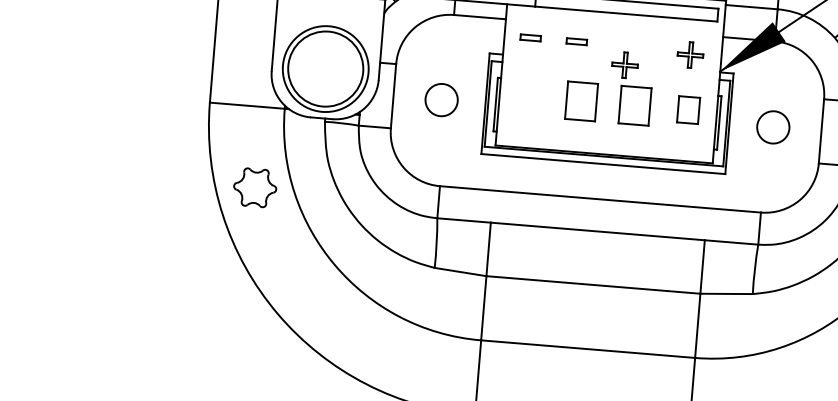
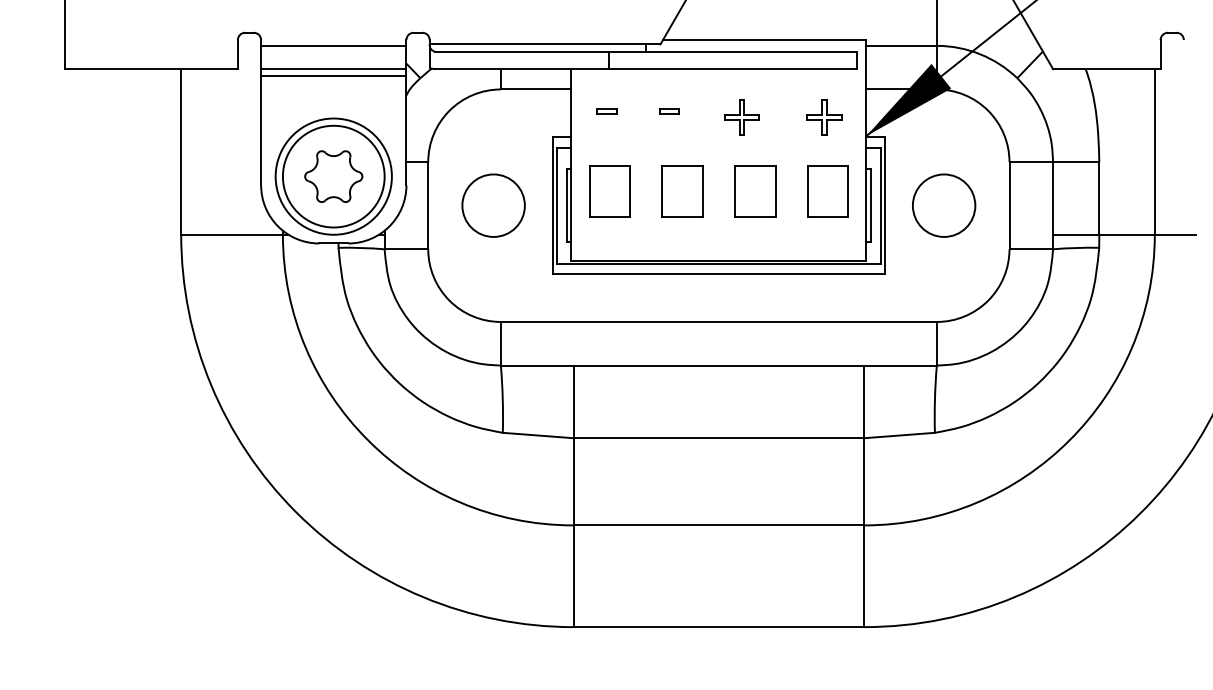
part: (530, 37) -> (606, 111), size x0.71
part: (576, 41) -> (669, 111), size x0.71
part: (624, 65) -> (741, 117), moved
part: (527, 96) -> (609, 191), added
circle: (441, 99) -> (493, 205), size x1.43
part: (688, 109) -> (827, 191), size x1.43
circle: (772, 127) -> (943, 205), size x1.43
part: (255, 187) -> (333, 176), moved

